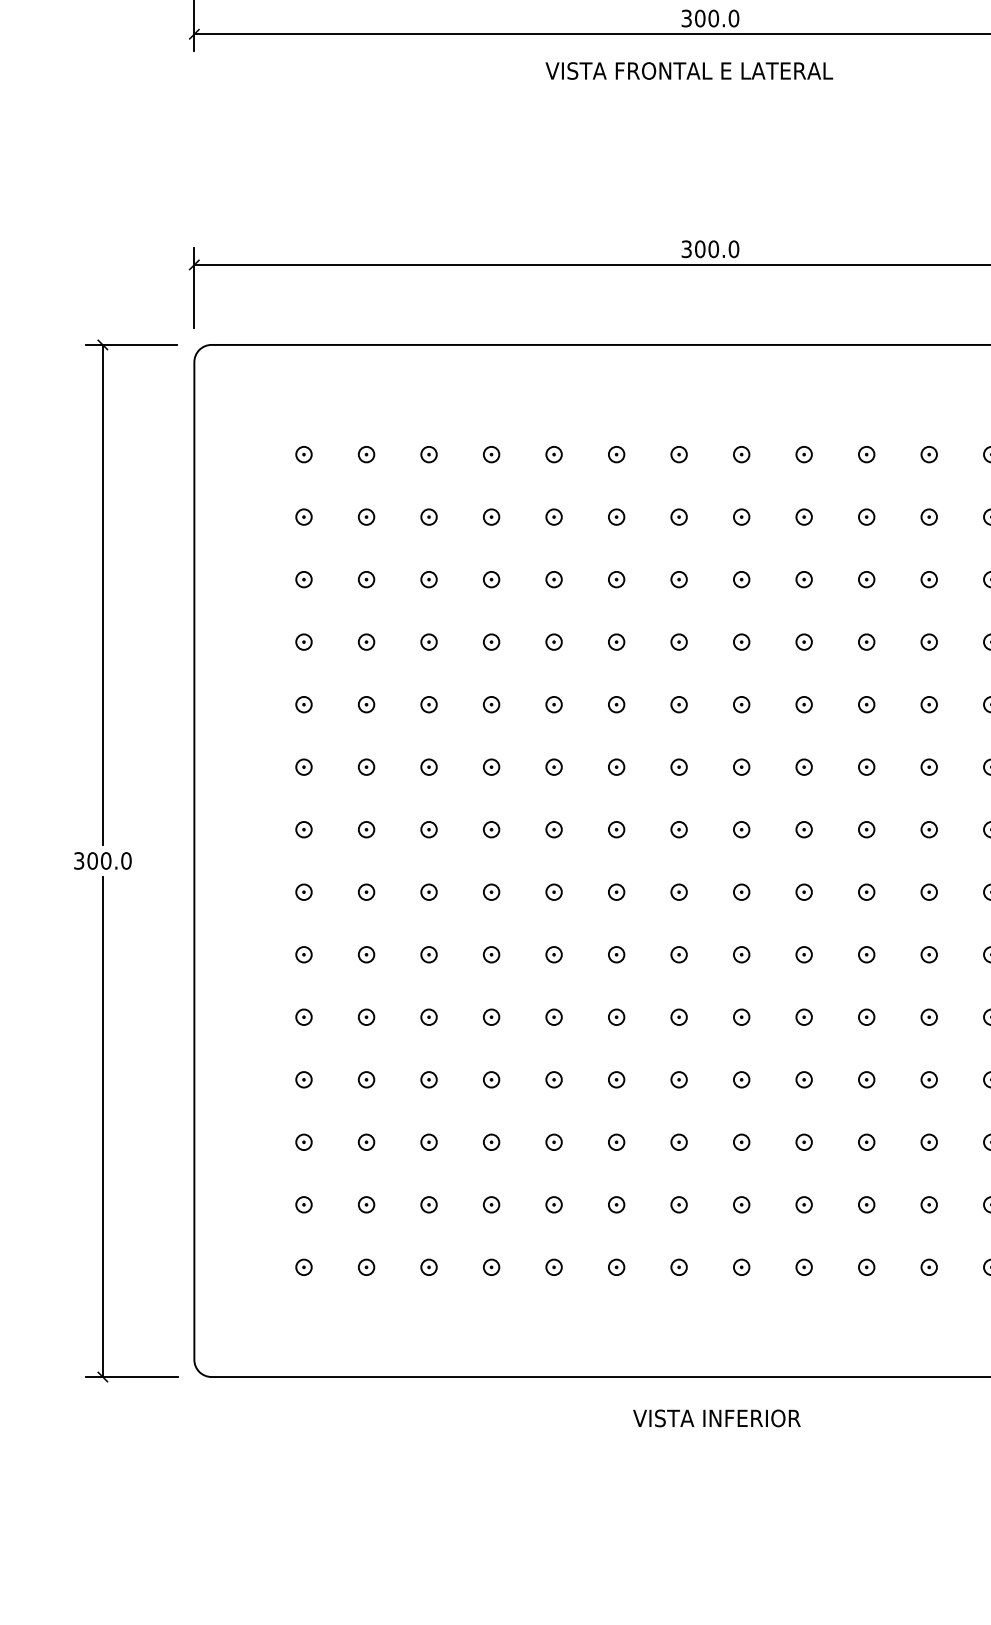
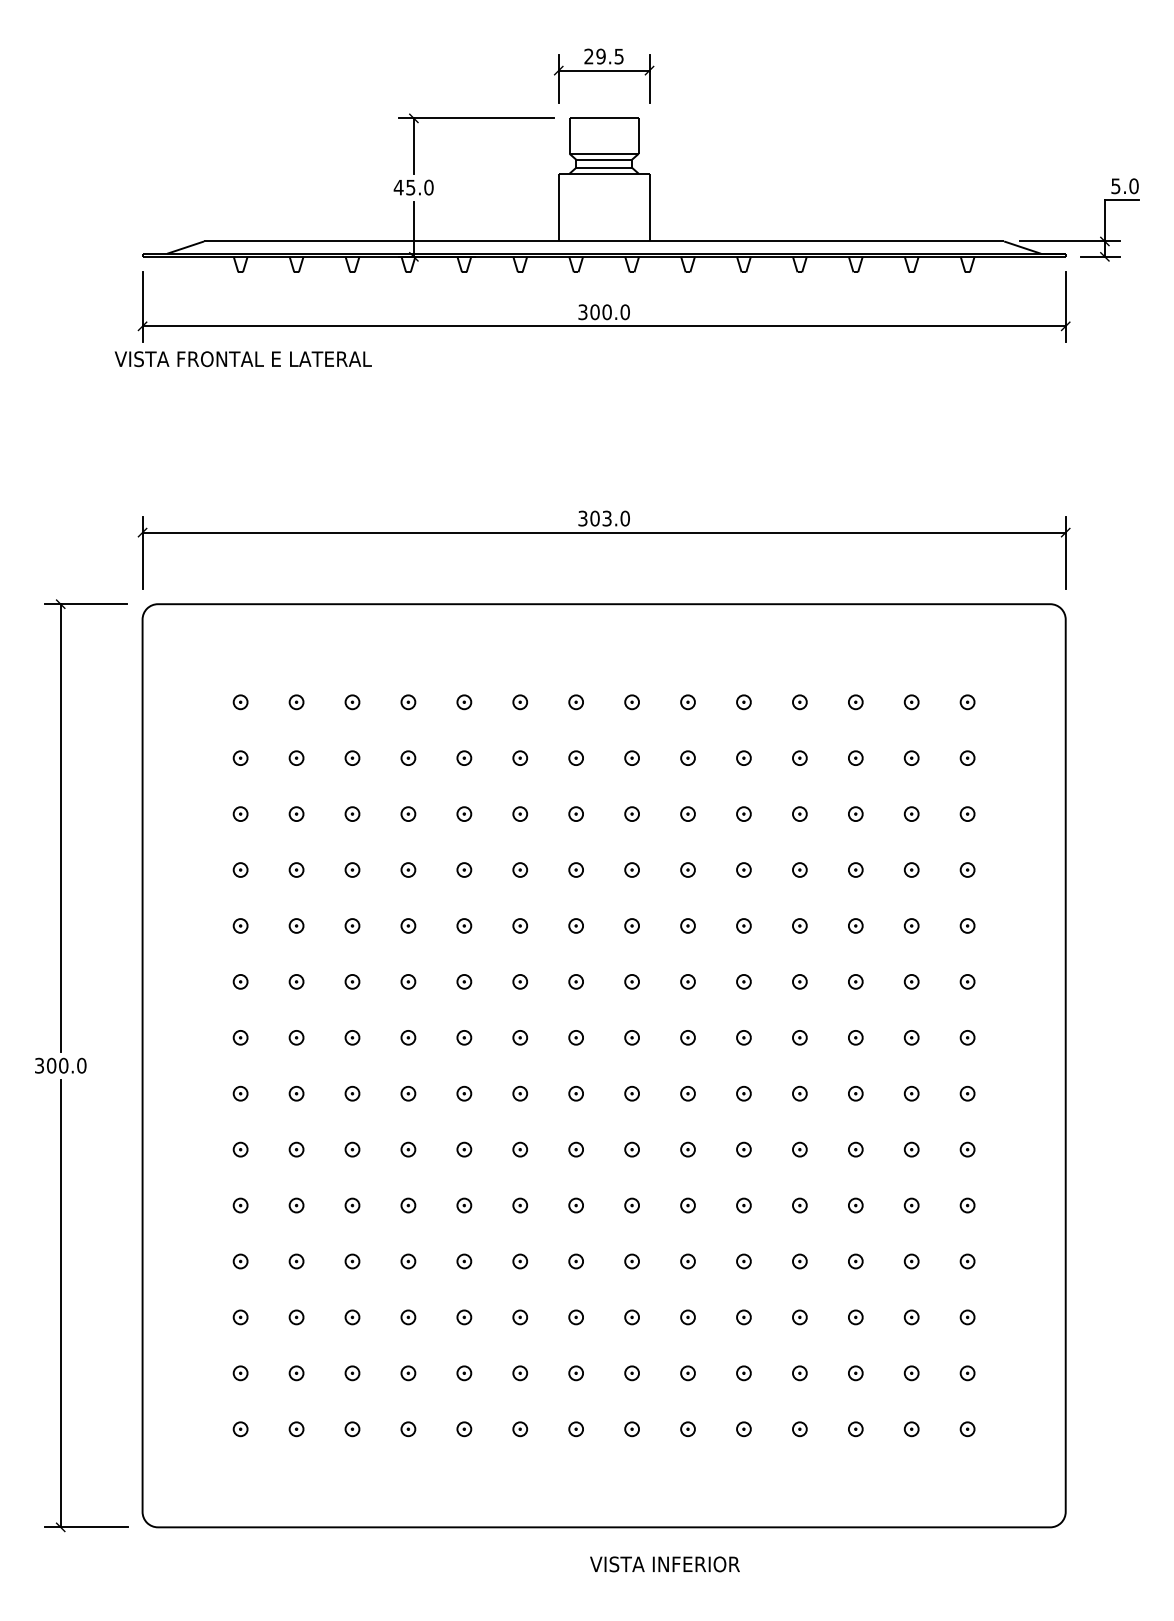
text: (688, 71) -> (242, 359), moved
text: (713, 249) -> (606, 518), 300.0 -> 303.0
text: (716, 1418) -> (664, 1564), moved

